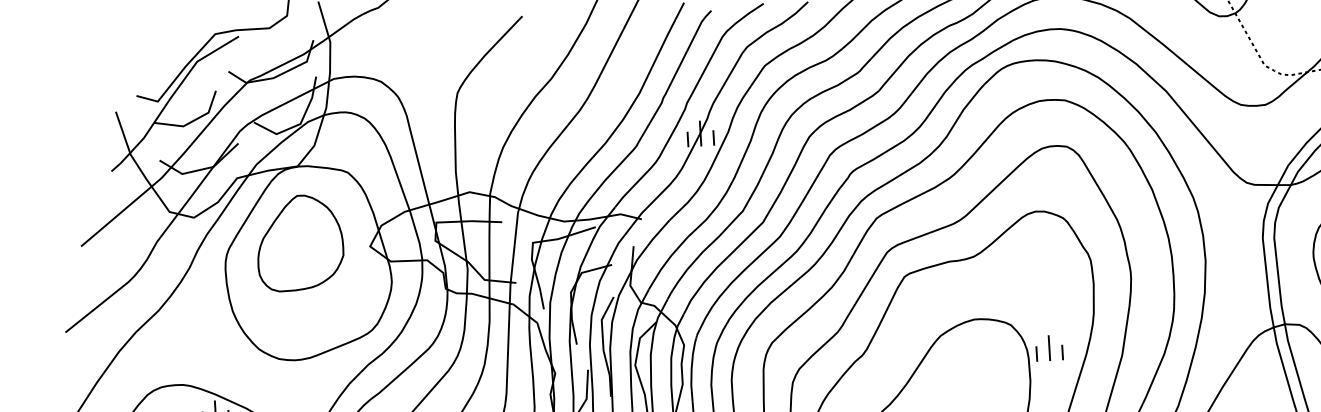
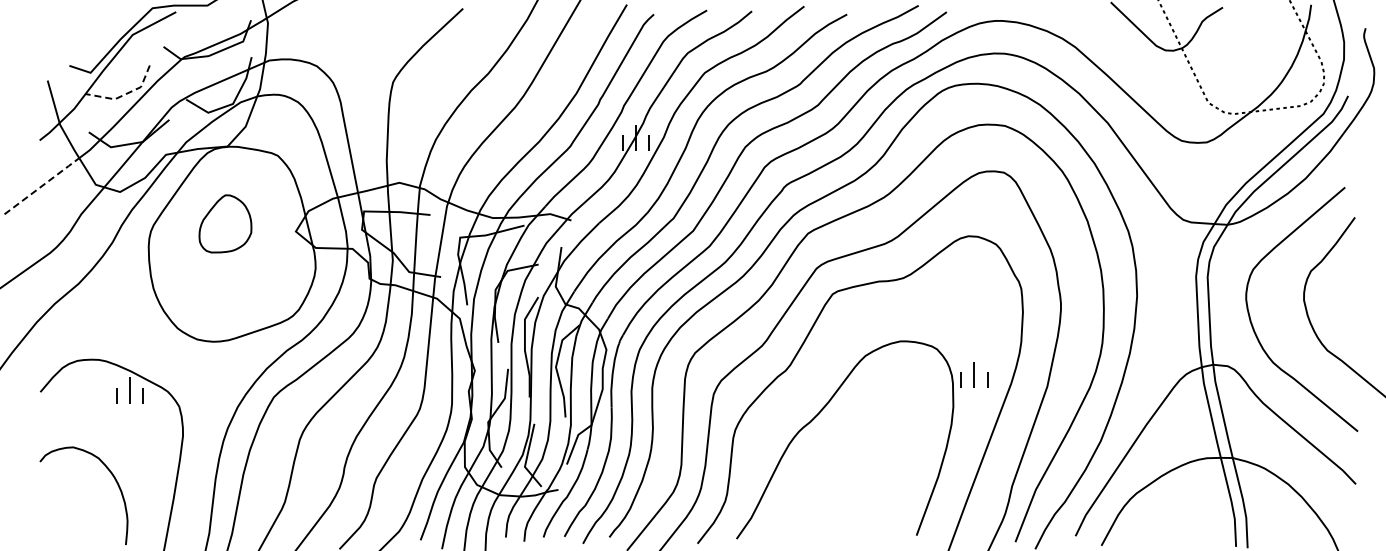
line: (192, 121) -> (124, 94), solid -> dashed
line: (116, 215) -> (42, 185), solid -> dashed
part: (300, 242) -> (225, 223), size x0.6

